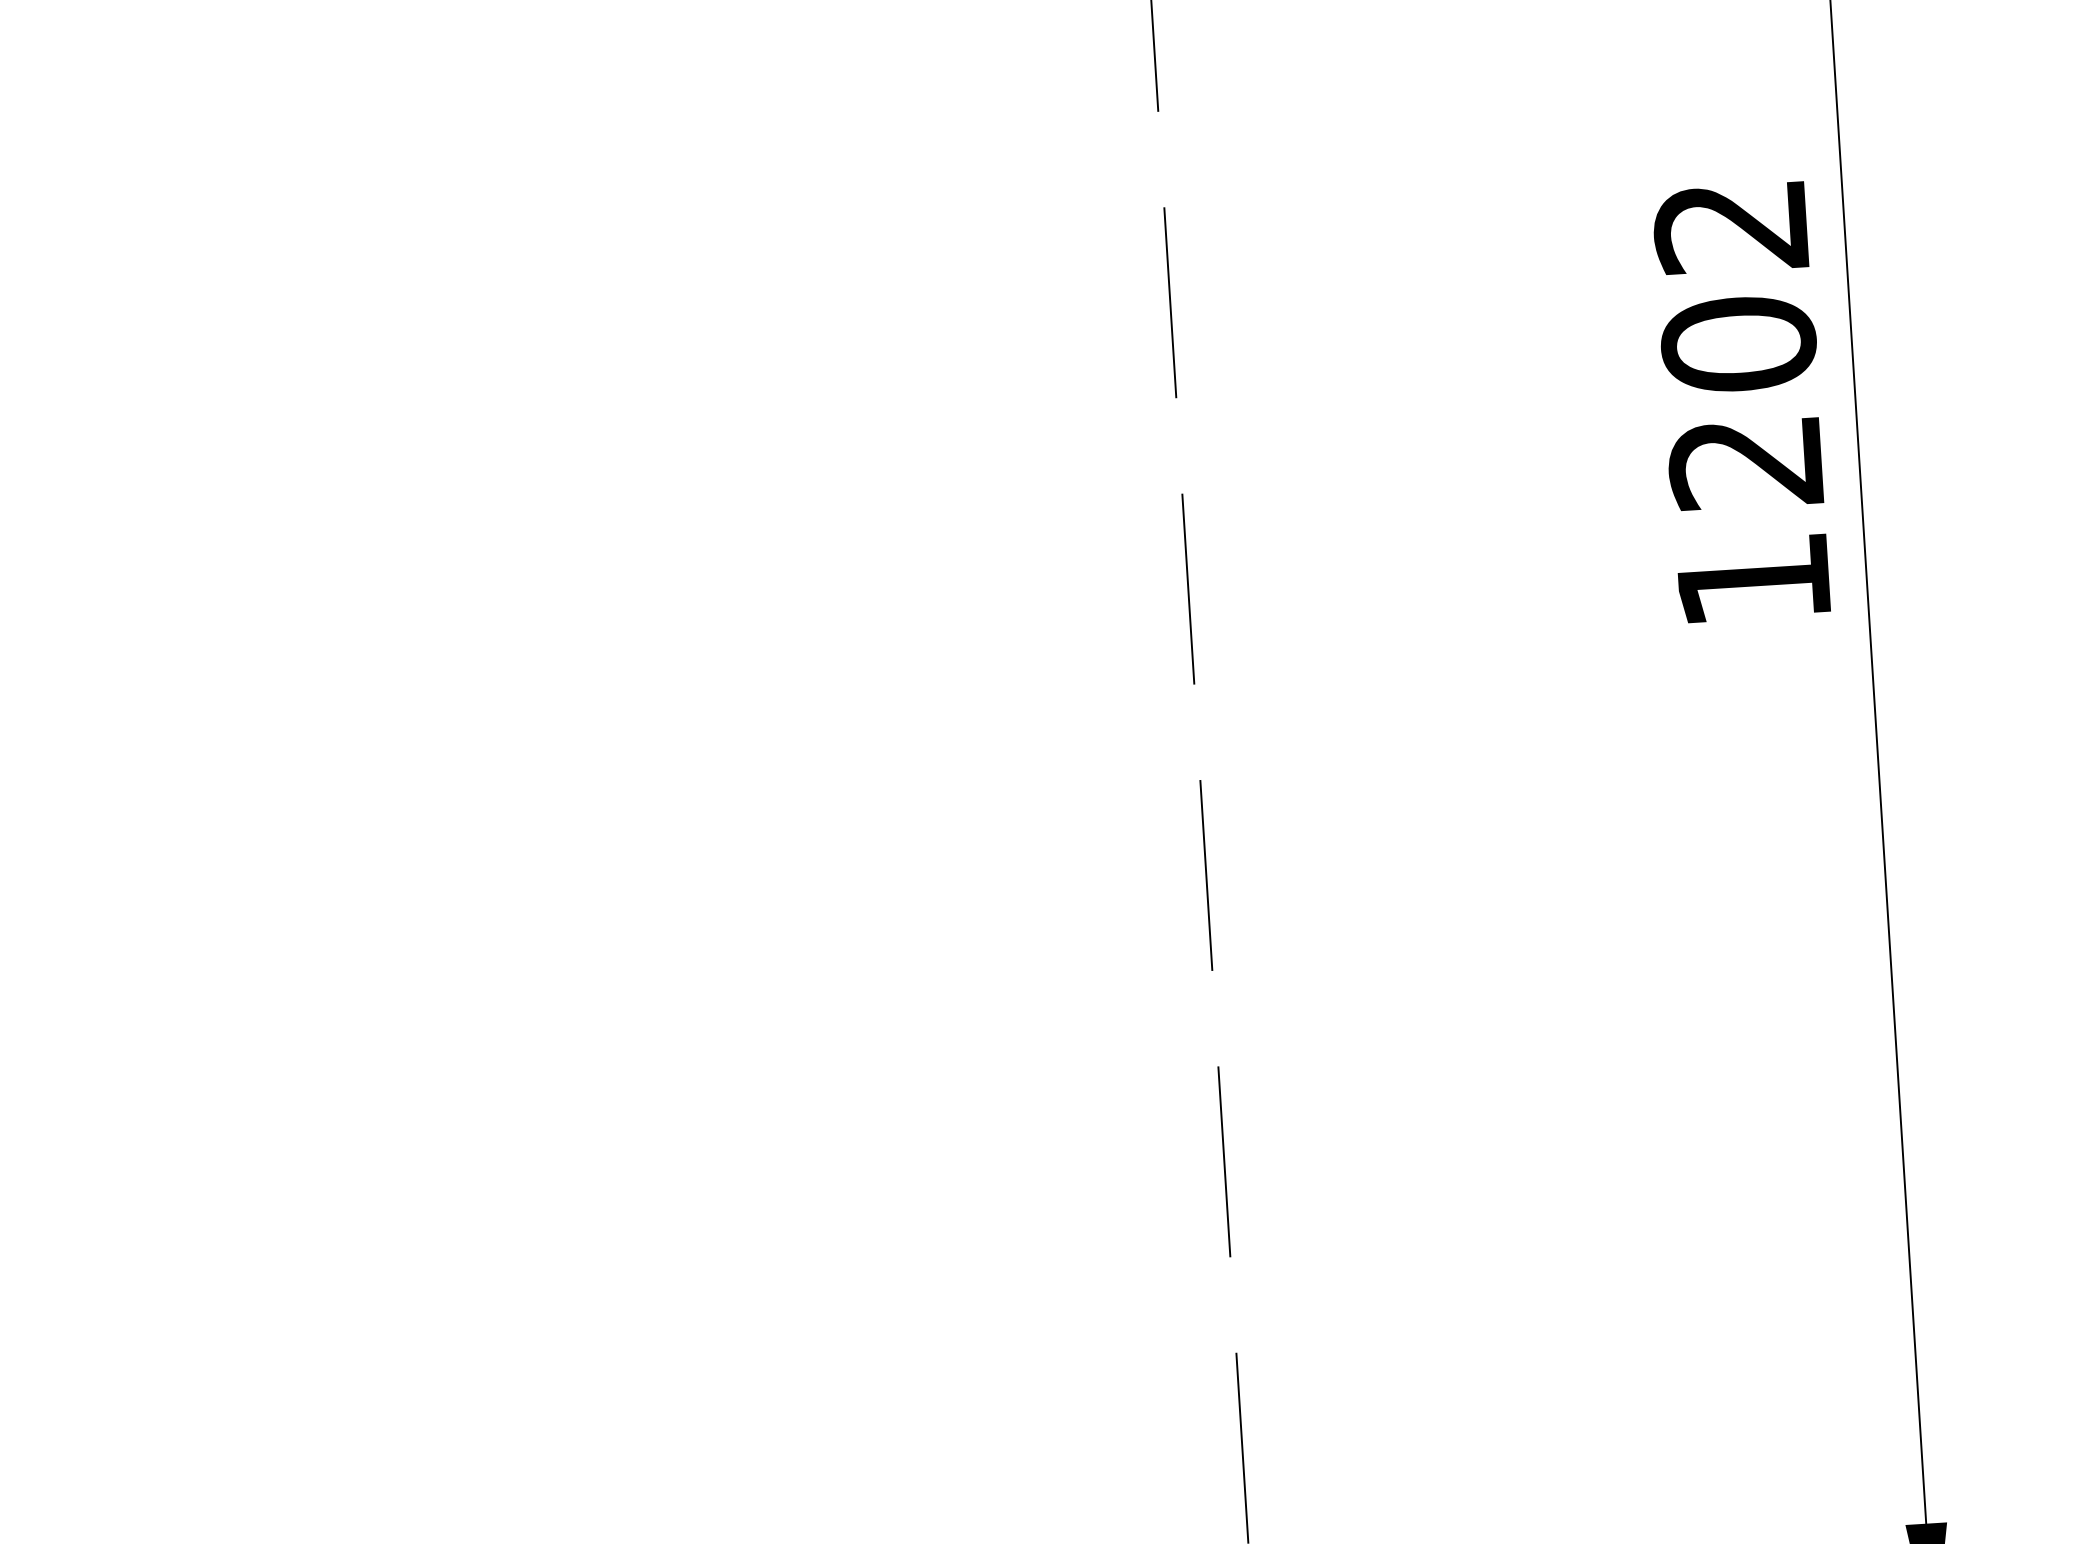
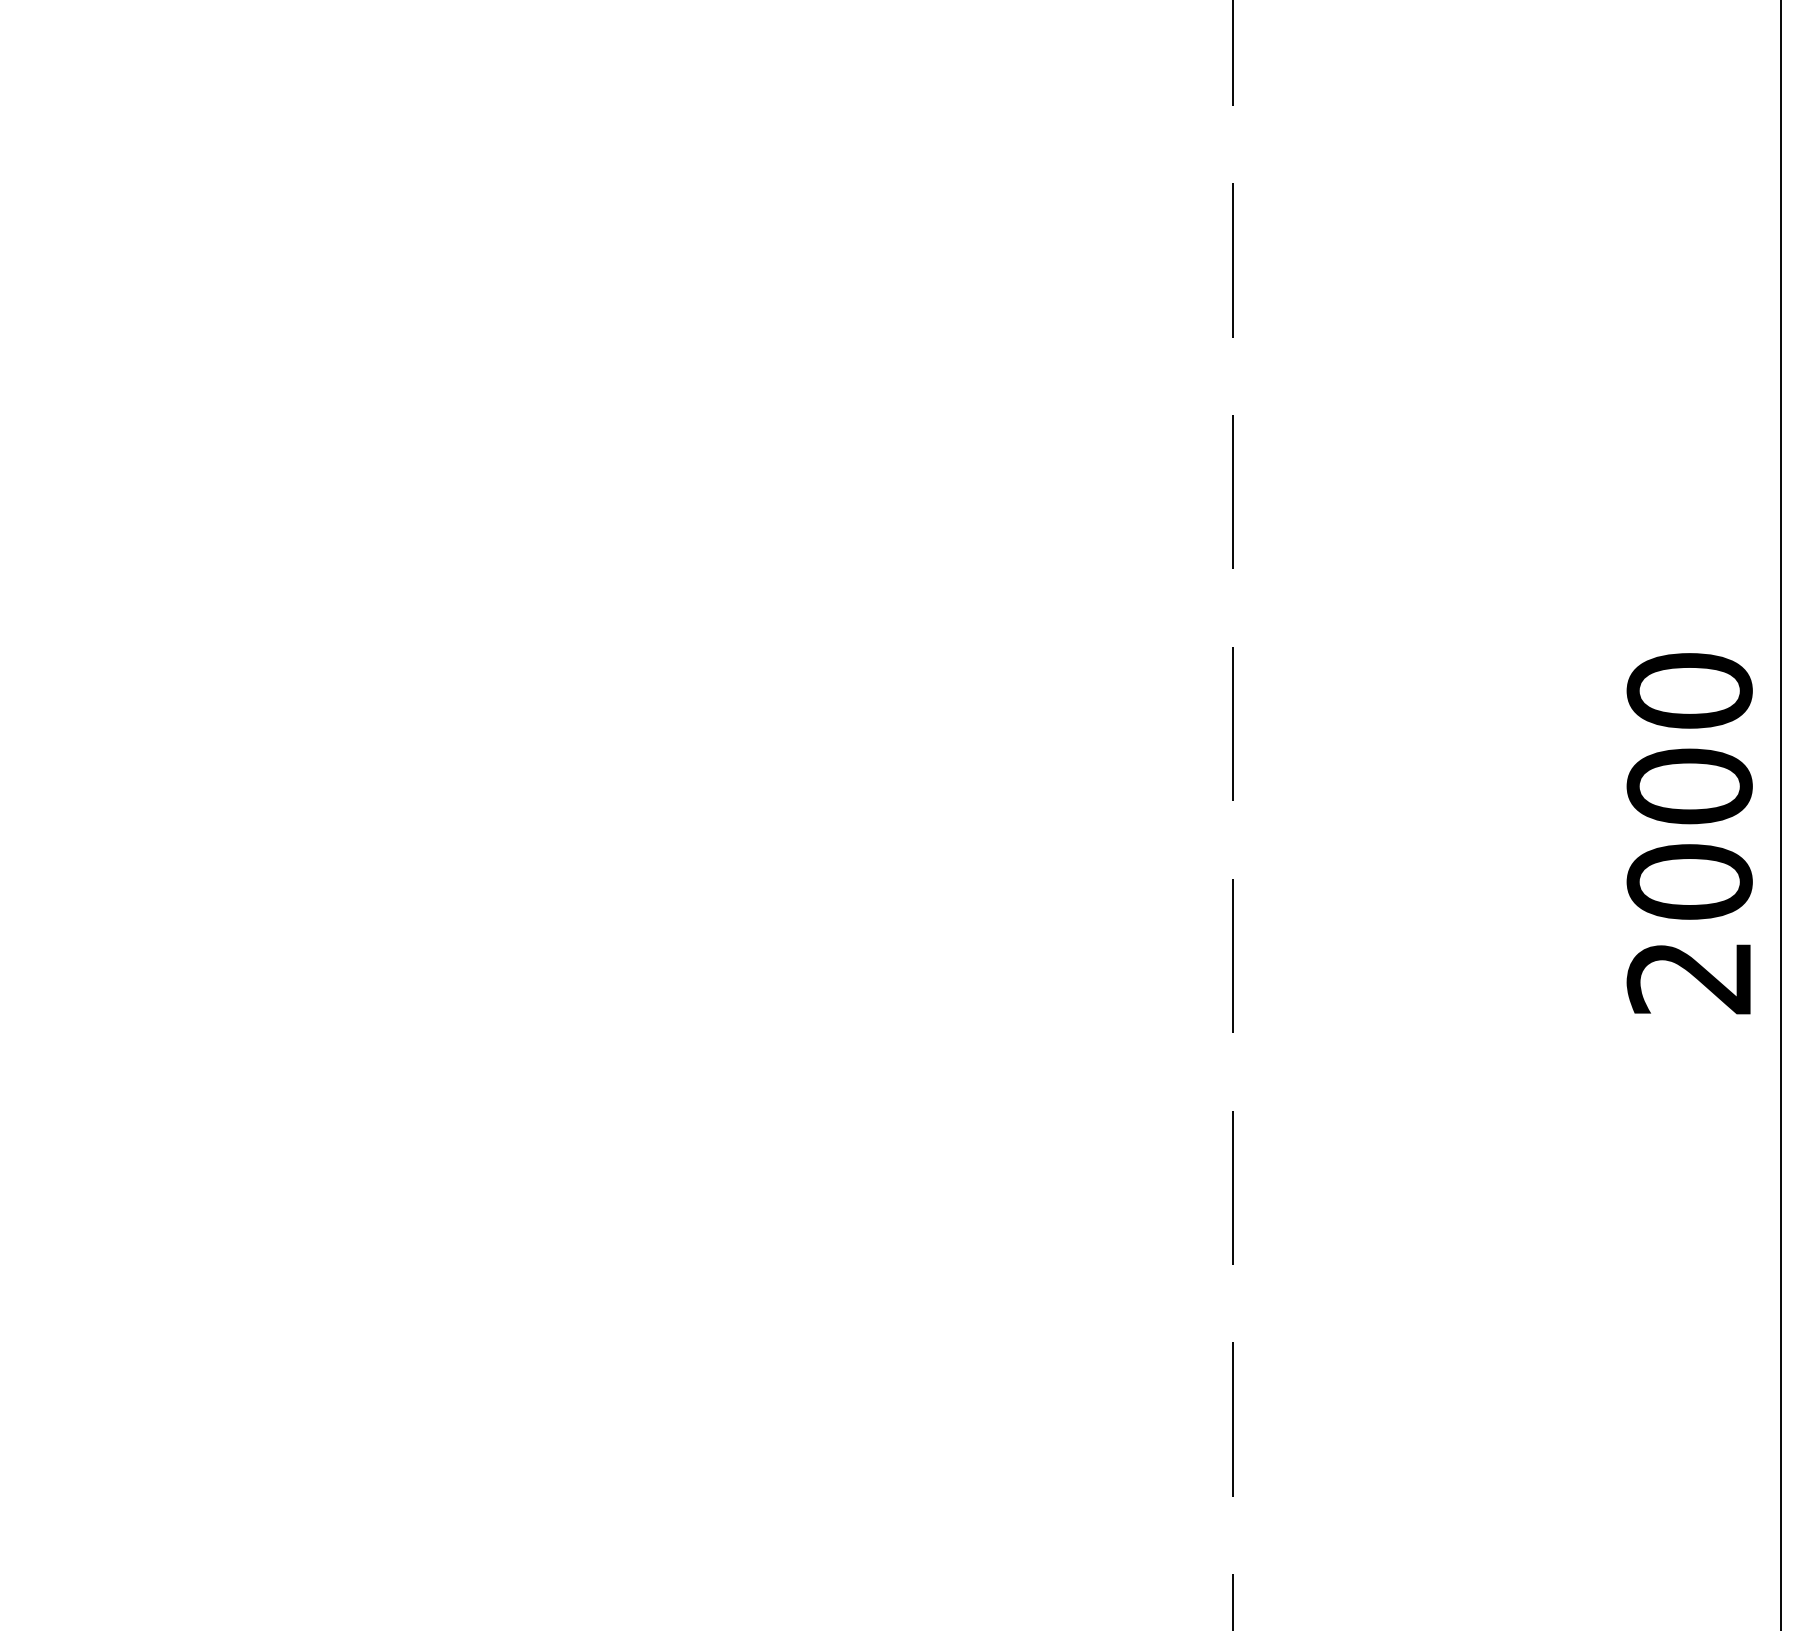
text: (1742, 402) -> (1689, 833), 1202 -> 2000

